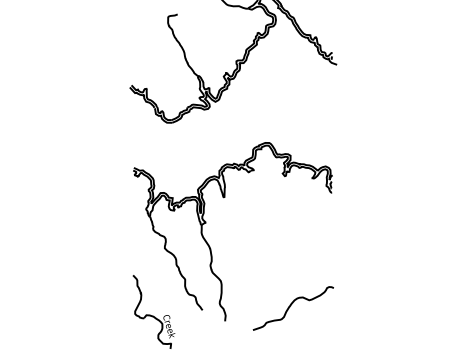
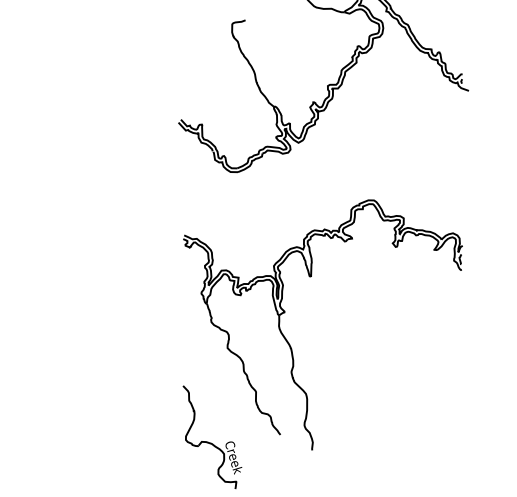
curve: (290, 307) -> (403, 430), removed

